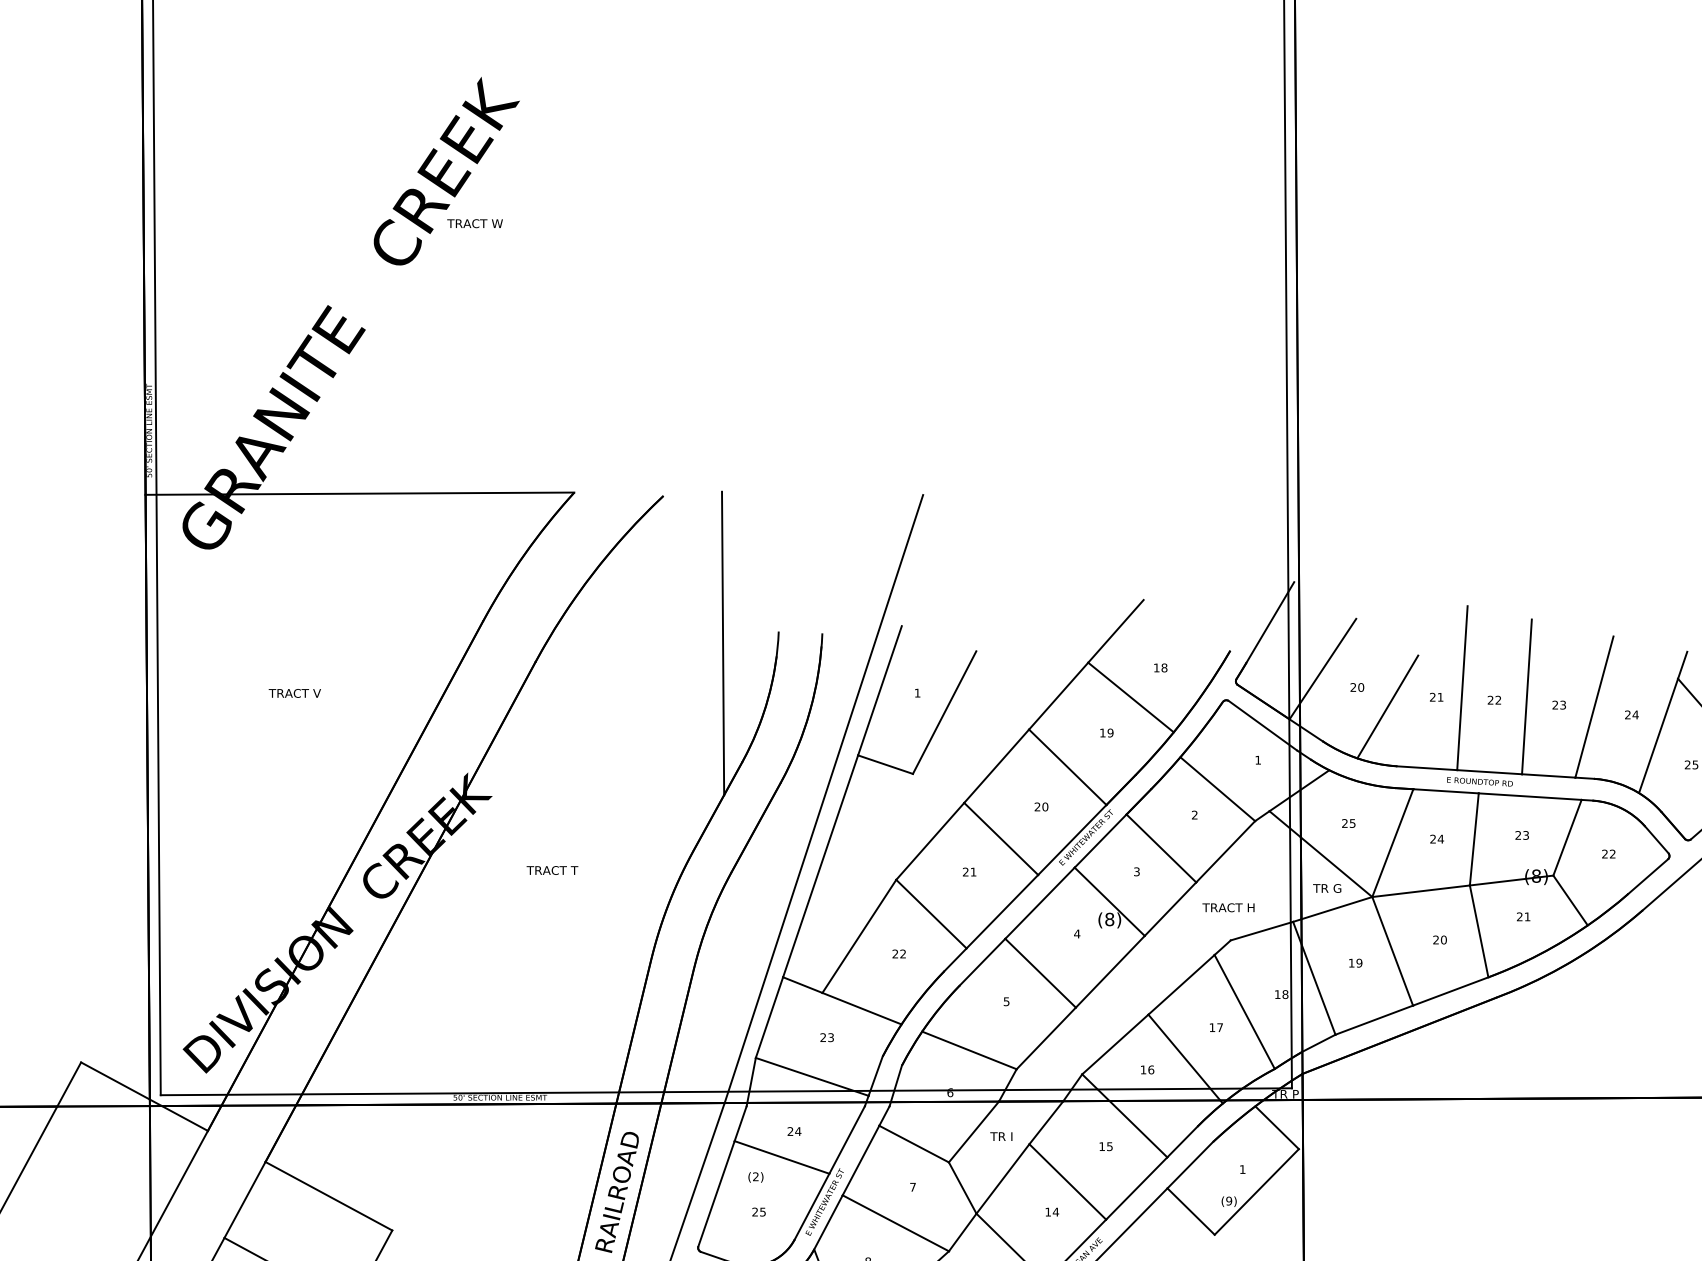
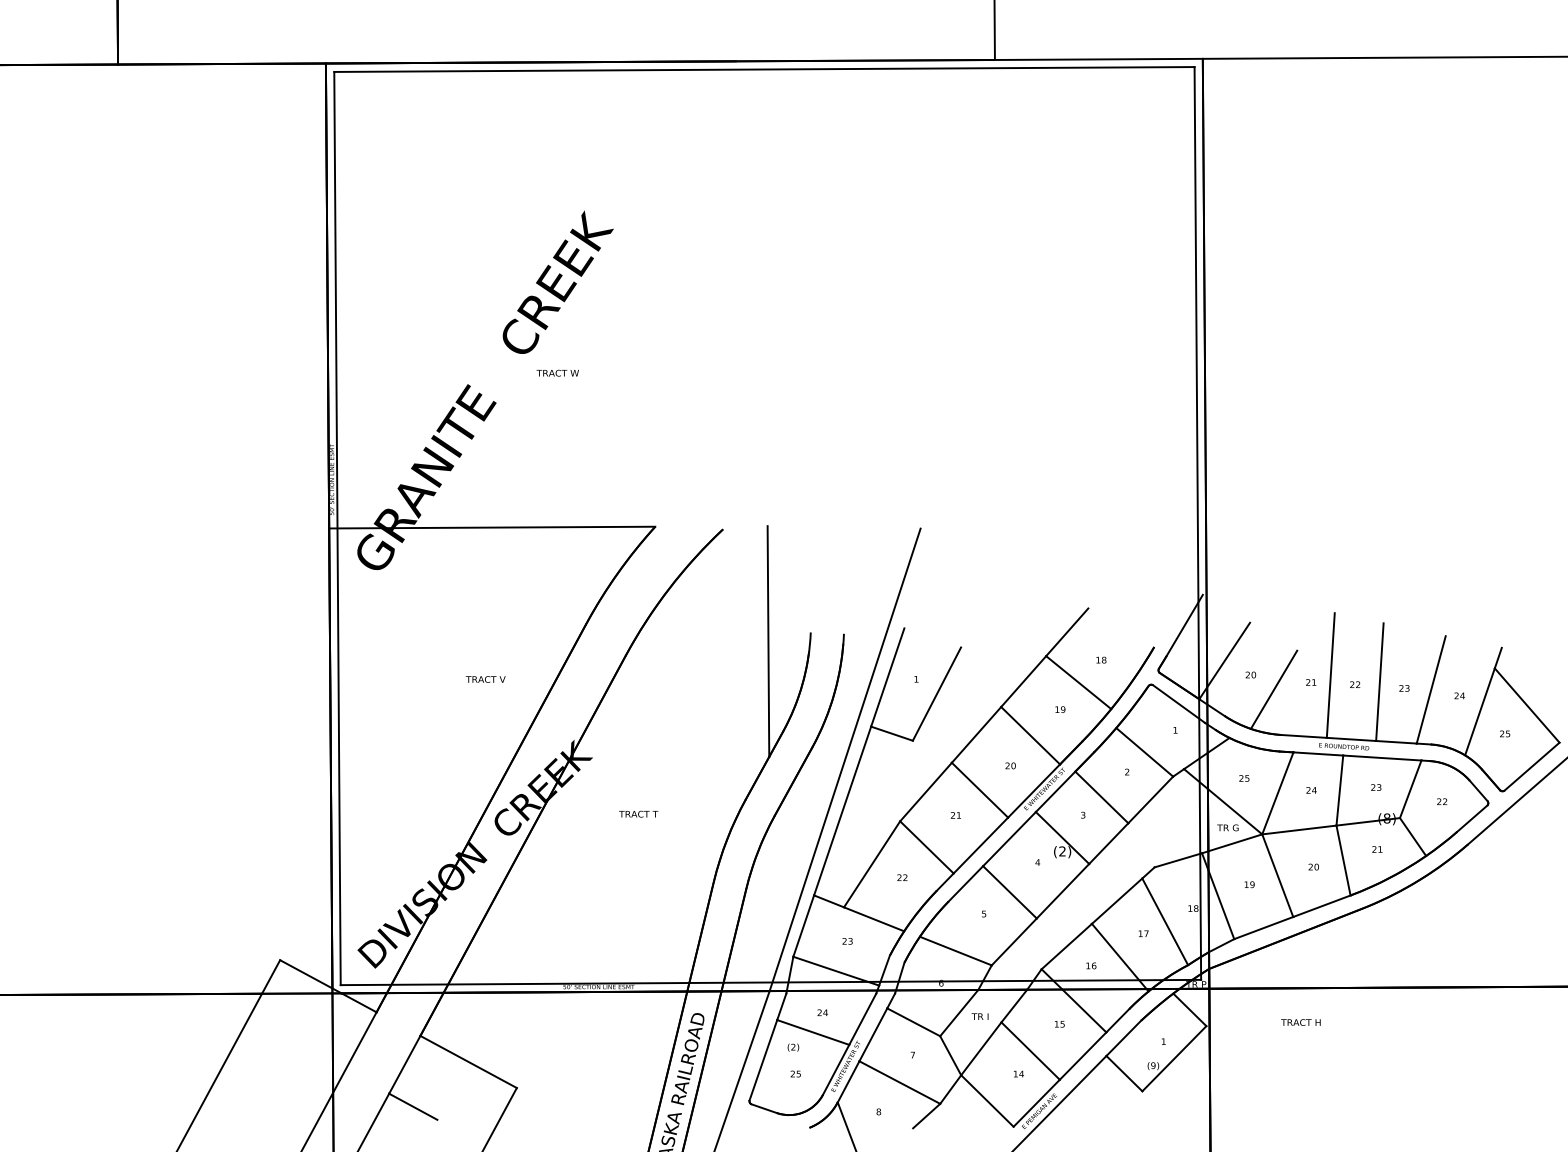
text: (474, 222) -> (557, 372), moved
text: (294, 693) -> (485, 679), moved
text: (1228, 907) -> (1300, 1022), moved
text: (1109, 919) -> (1062, 851), (8) -> (2)

